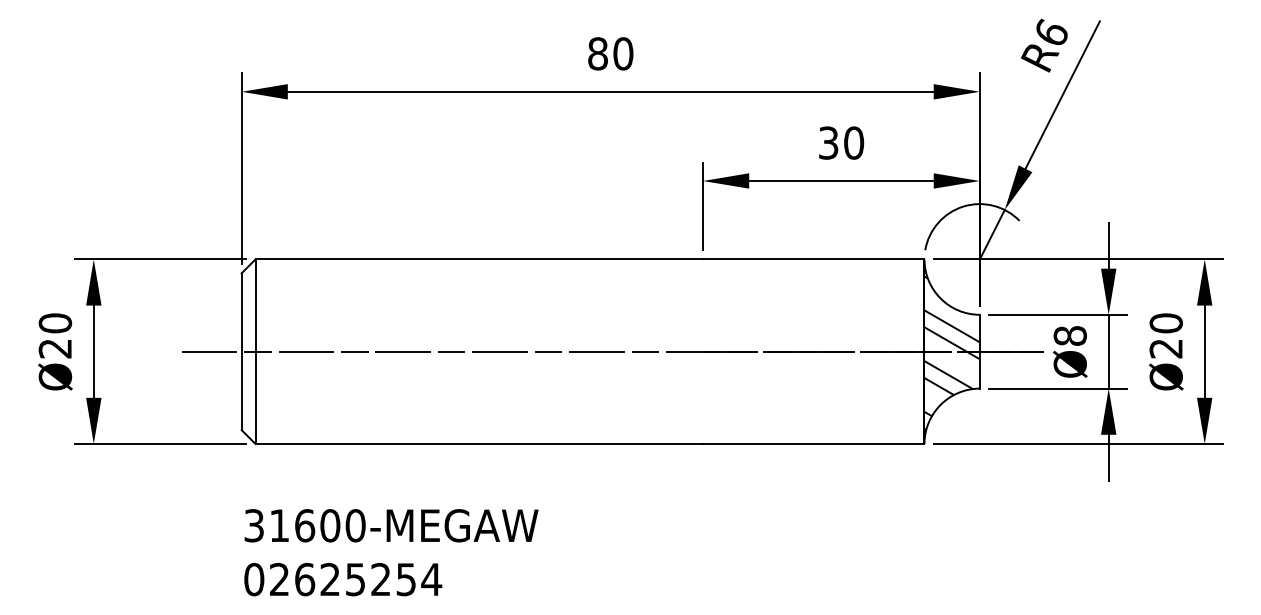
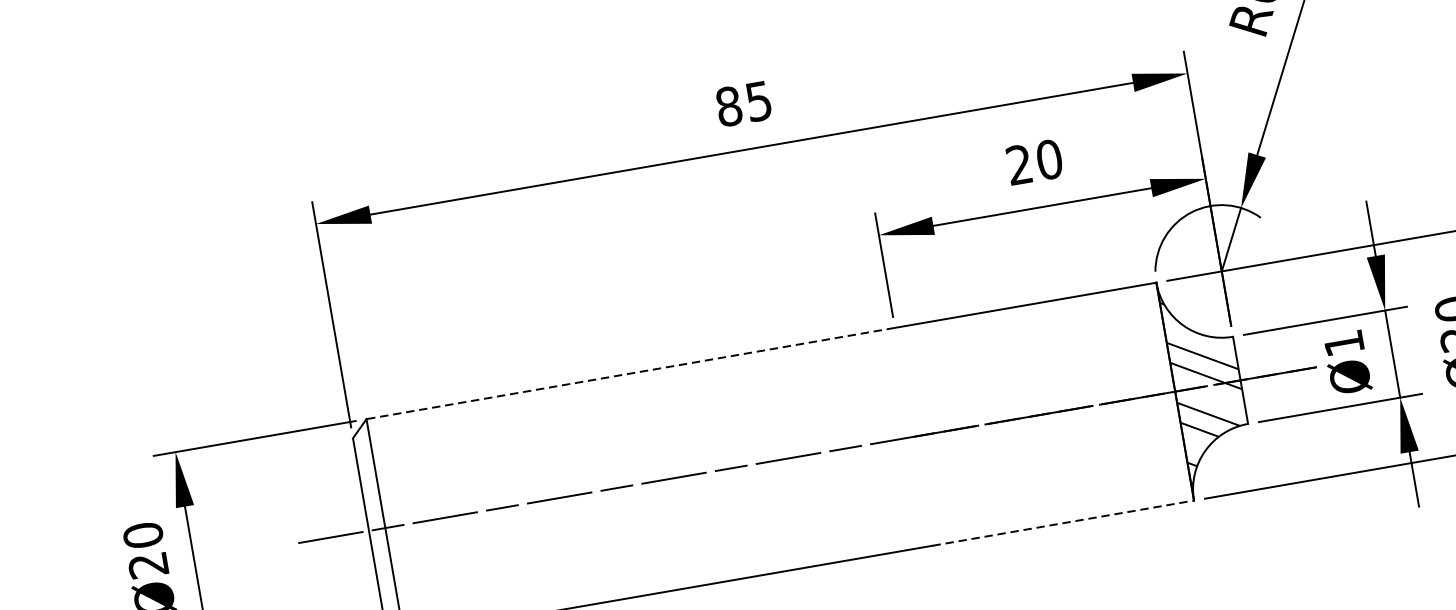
text: (623, 53) -> (759, 100), 80 -> 85
text: (828, 142) -> (1019, 164), 30 -> 20
line: (479, 259) -> (631, 373), solid -> dashed
text: (1069, 335) -> (1343, 342), Ø8 -> Ø1
line: (813, 443) -> (1062, 522), solid -> dashed

